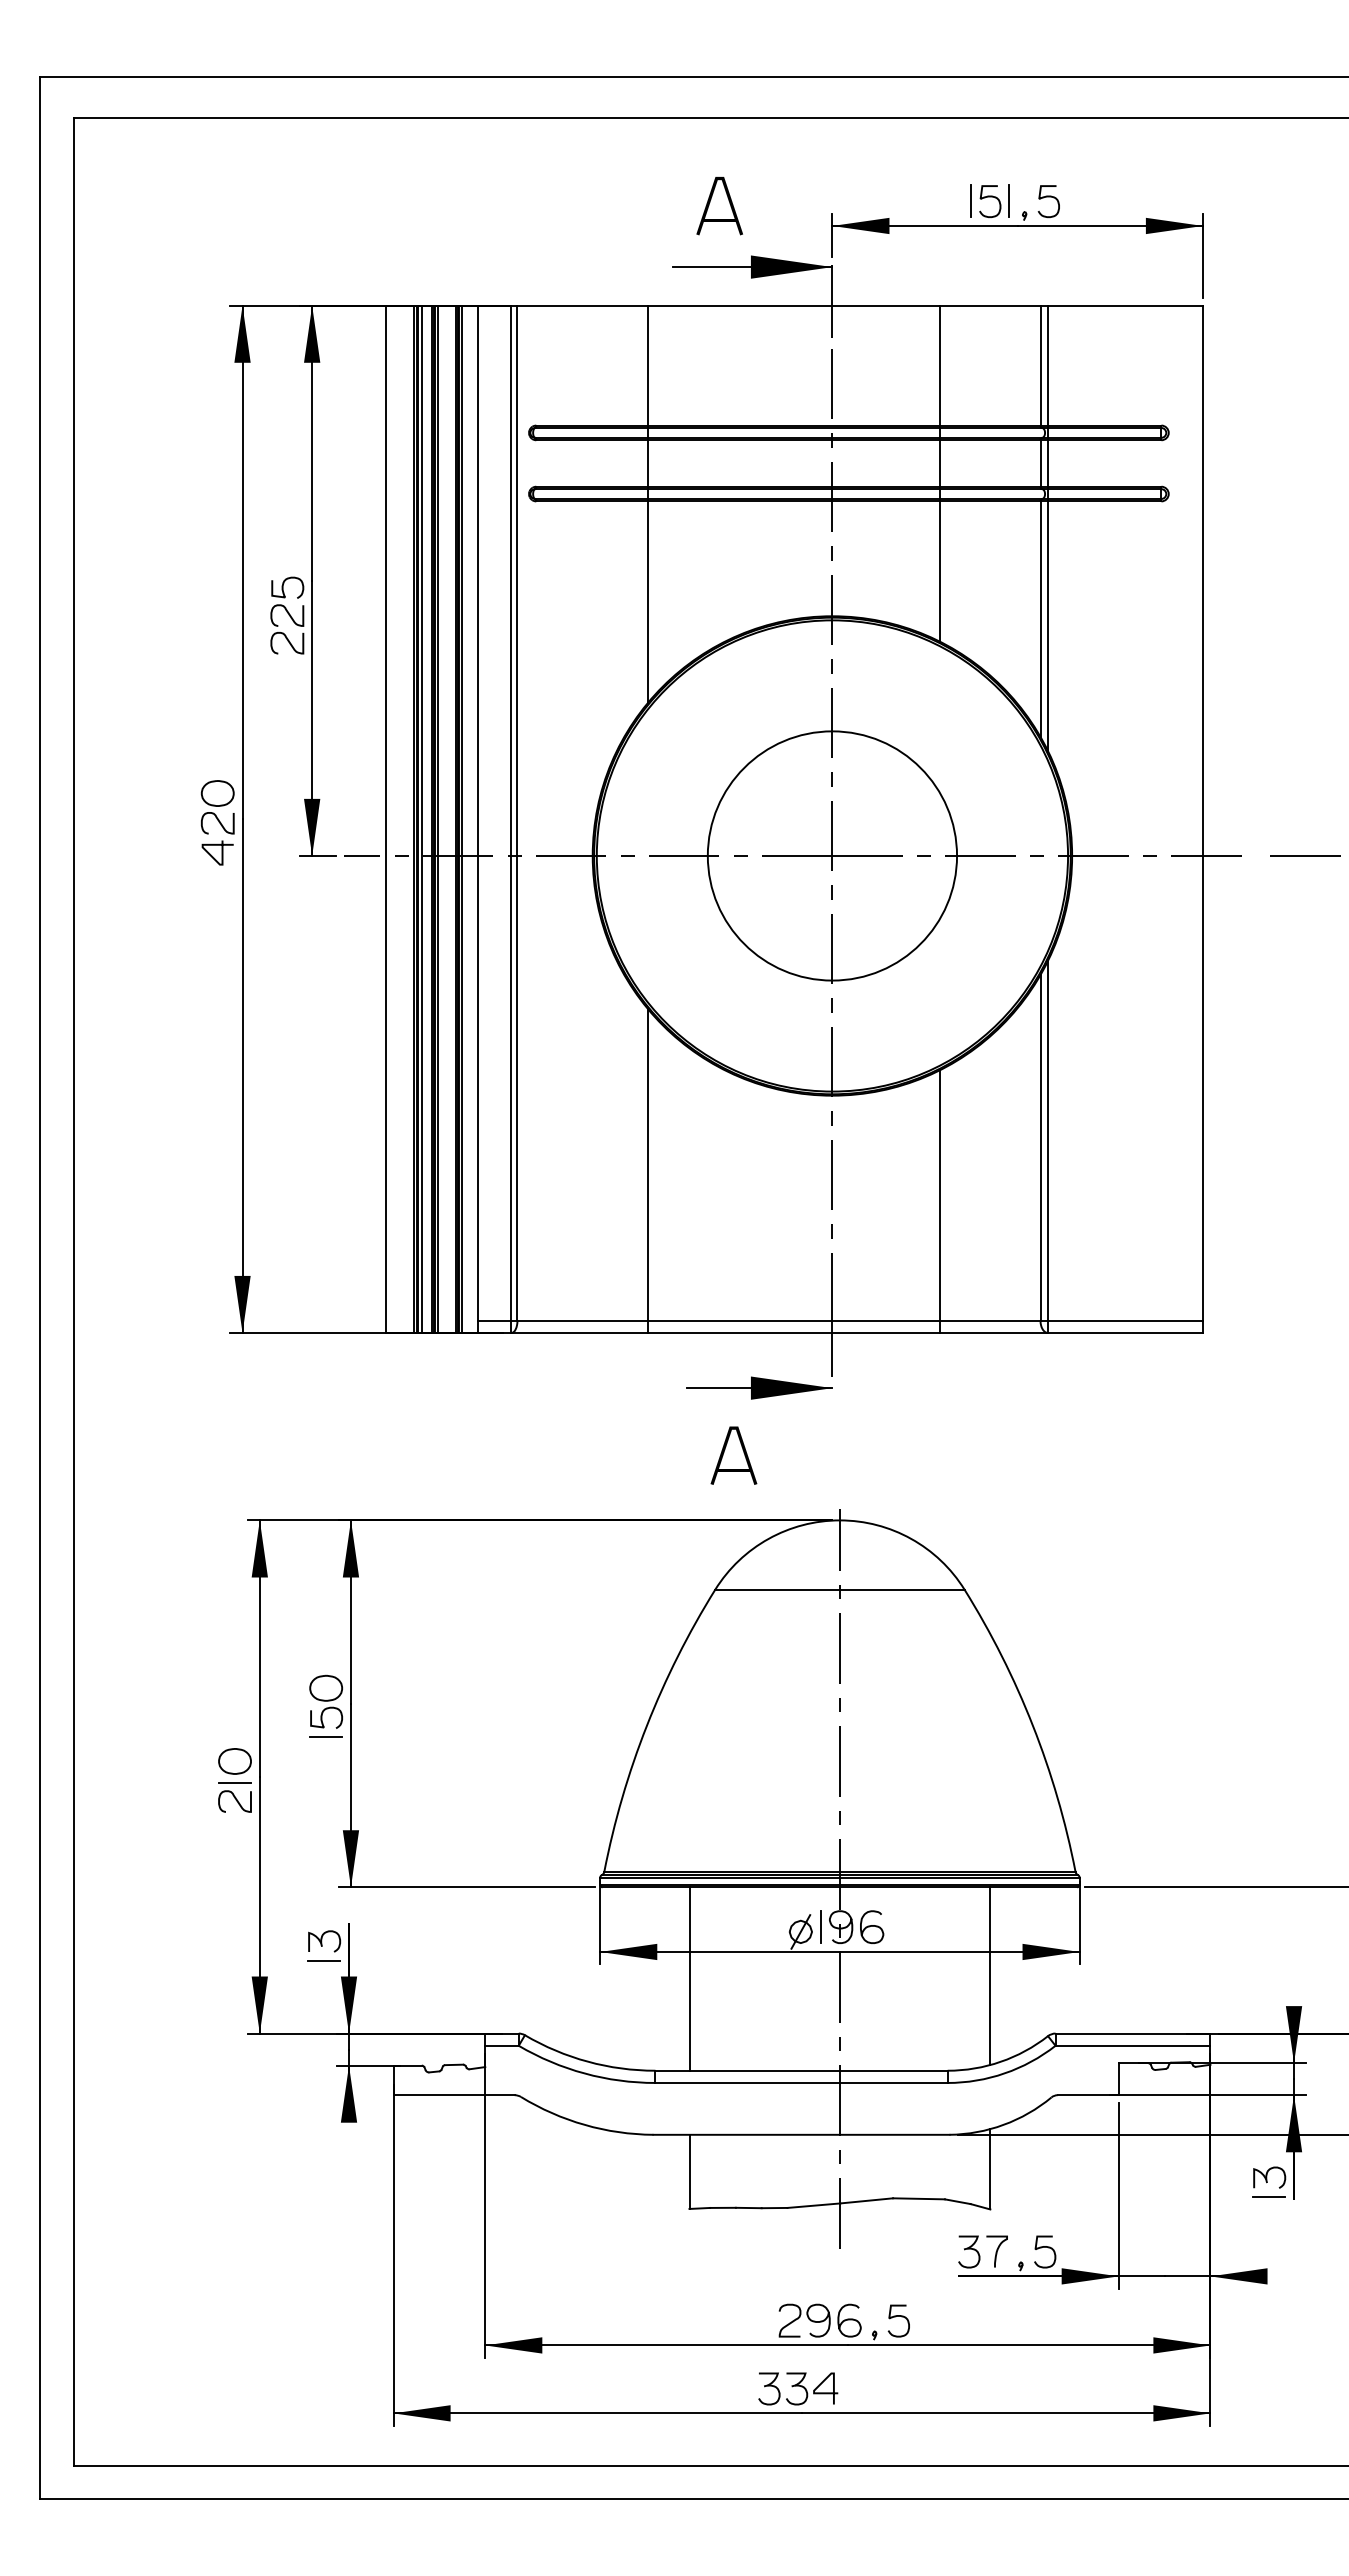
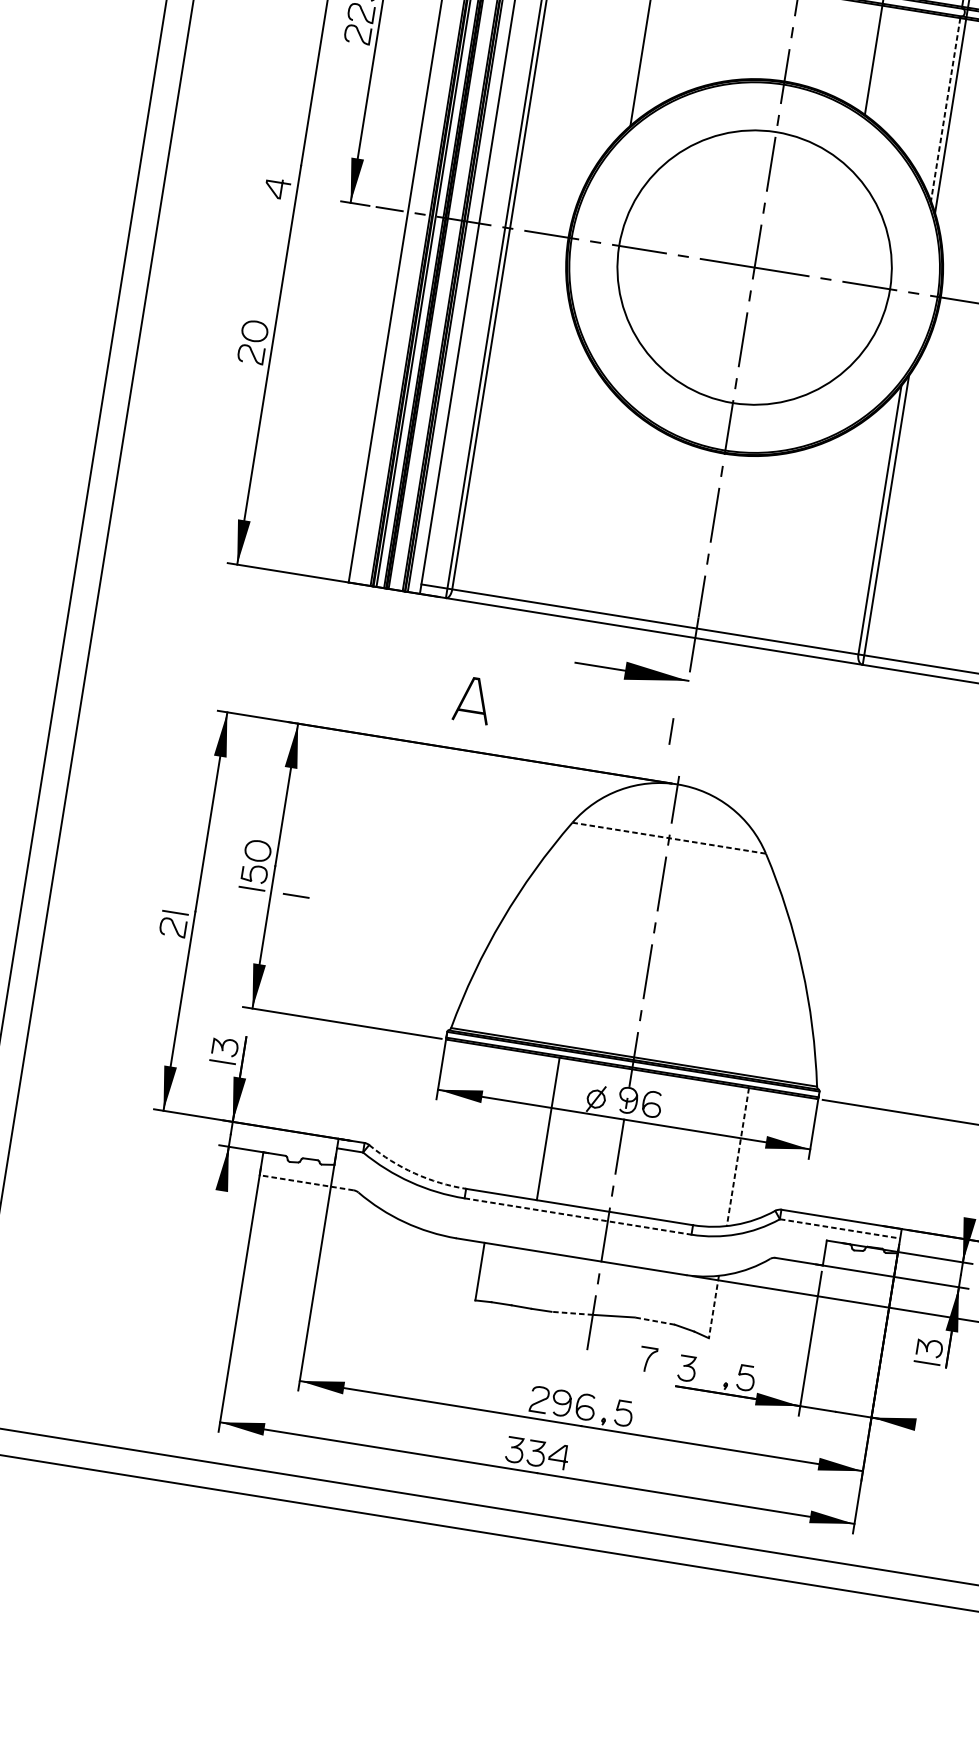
line: (1040, 619) -> (945, 109), solid -> dashed
part: (217, 807) -> (252, 342), moved
circle: (832, 855) -> (754, 267), size x1.4
line: (647, 1170) -> (571, 488), removed
line: (940, 1201) -> (795, 549), removed
part: (733, 1455) -> (472, 699), moved
line: (839, 1589) -> (668, 838), solid -> dashed
line: (382, 1736) -> (295, 895), added
part: (234, 1761) -> (177, 896), removed
line: (820, 1926) -> (670, 730), moved
line: (990, 1976) -> (738, 1157), solid -> dashed
line: (689, 1978) -> (548, 1128), moved
line: (1133, 2045) -> (840, 1228), solid -> dashed
arc: (587, 2061) -> (414, 1173), solid -> dashed
line: (802, 2082) -> (578, 1216), solid -> dashed
line: (454, 2095) -> (307, 1183), solid -> dashed
line: (990, 2169) -> (714, 1307), solid -> dashed
line: (919, 2198) -> (655, 1320), solid -> dashed
line: (813, 2205) -> (572, 1313), solid -> dashed
curve: (996, 2251) -> (647, 1359), moved

